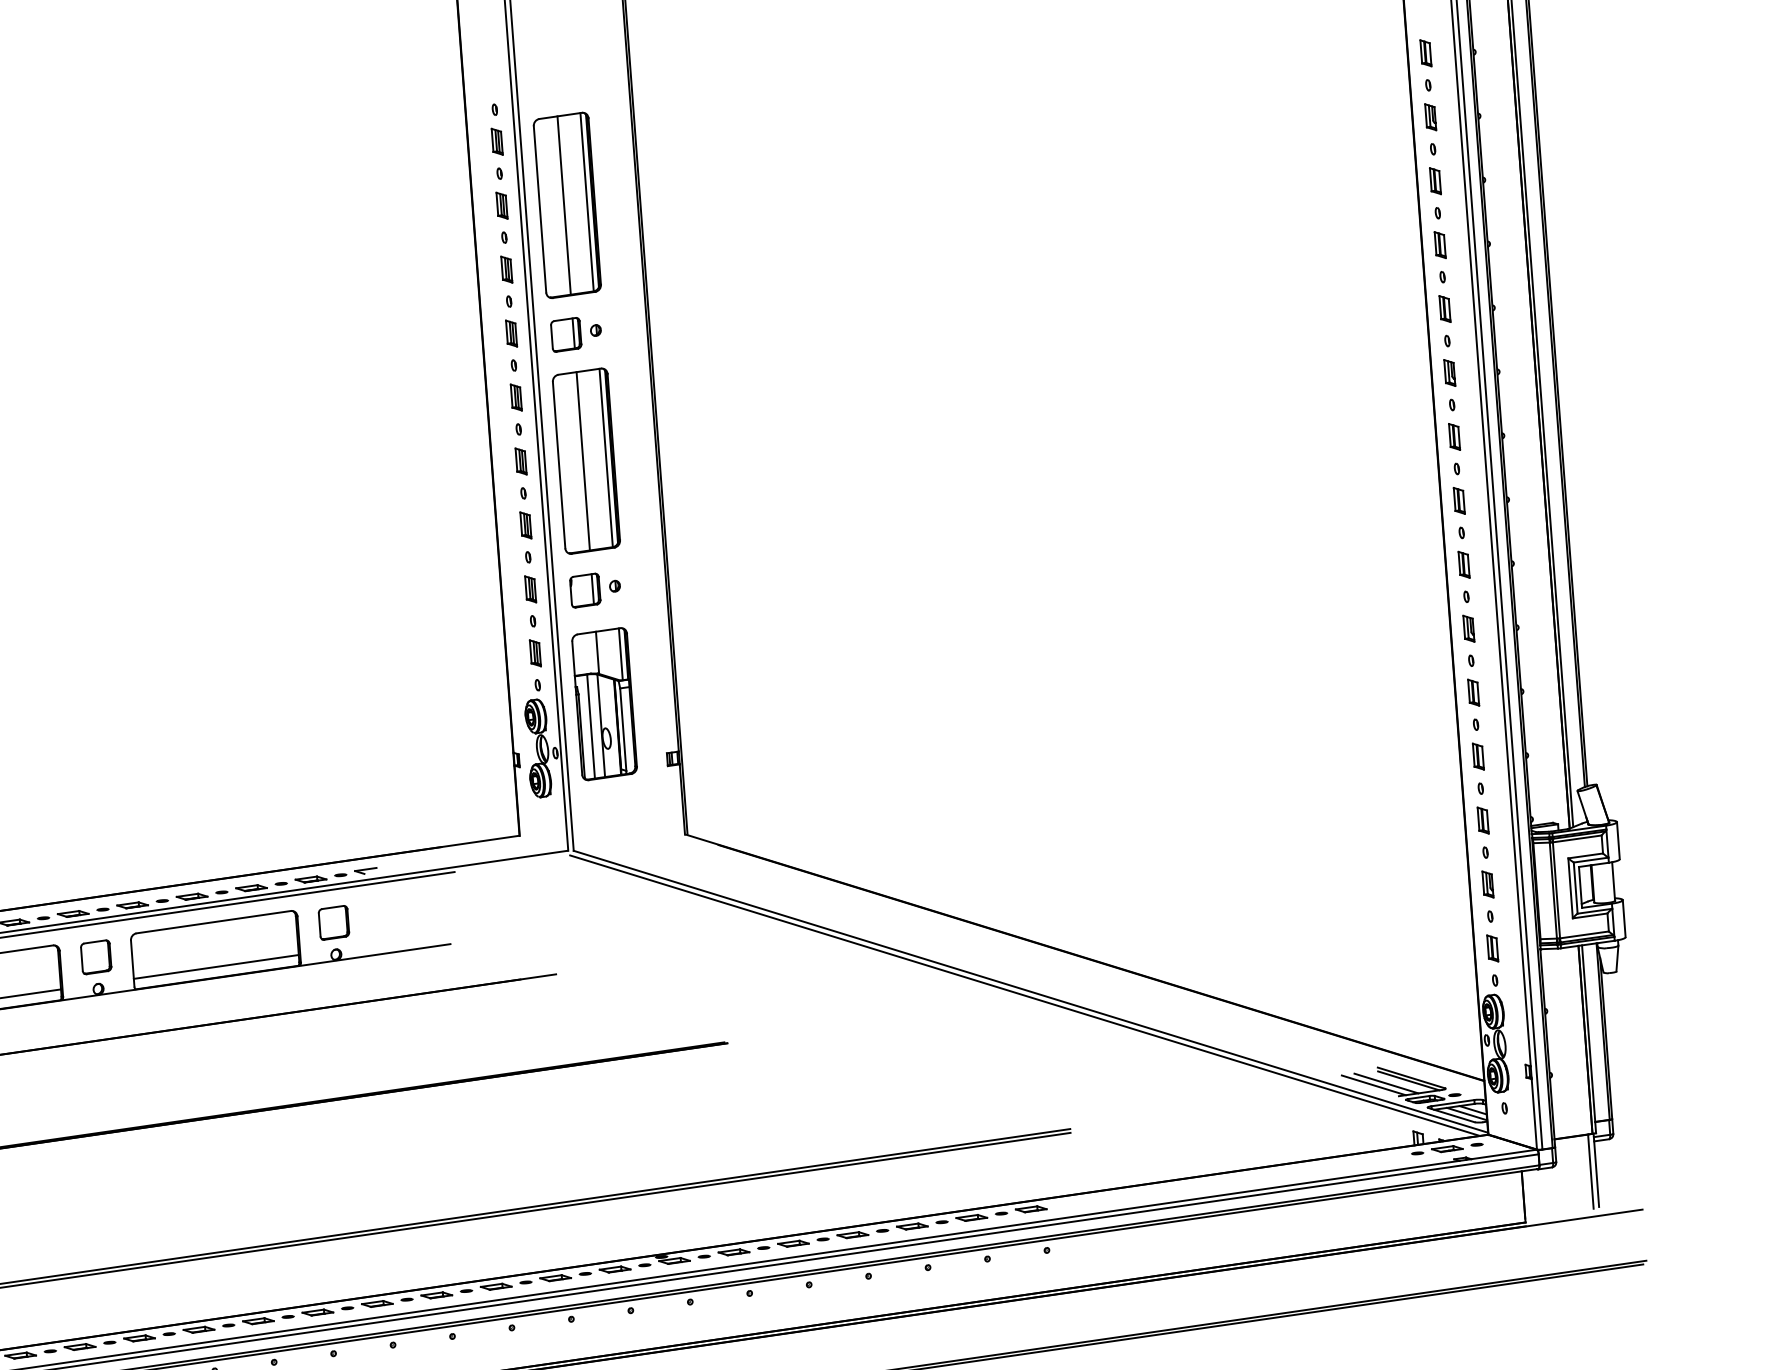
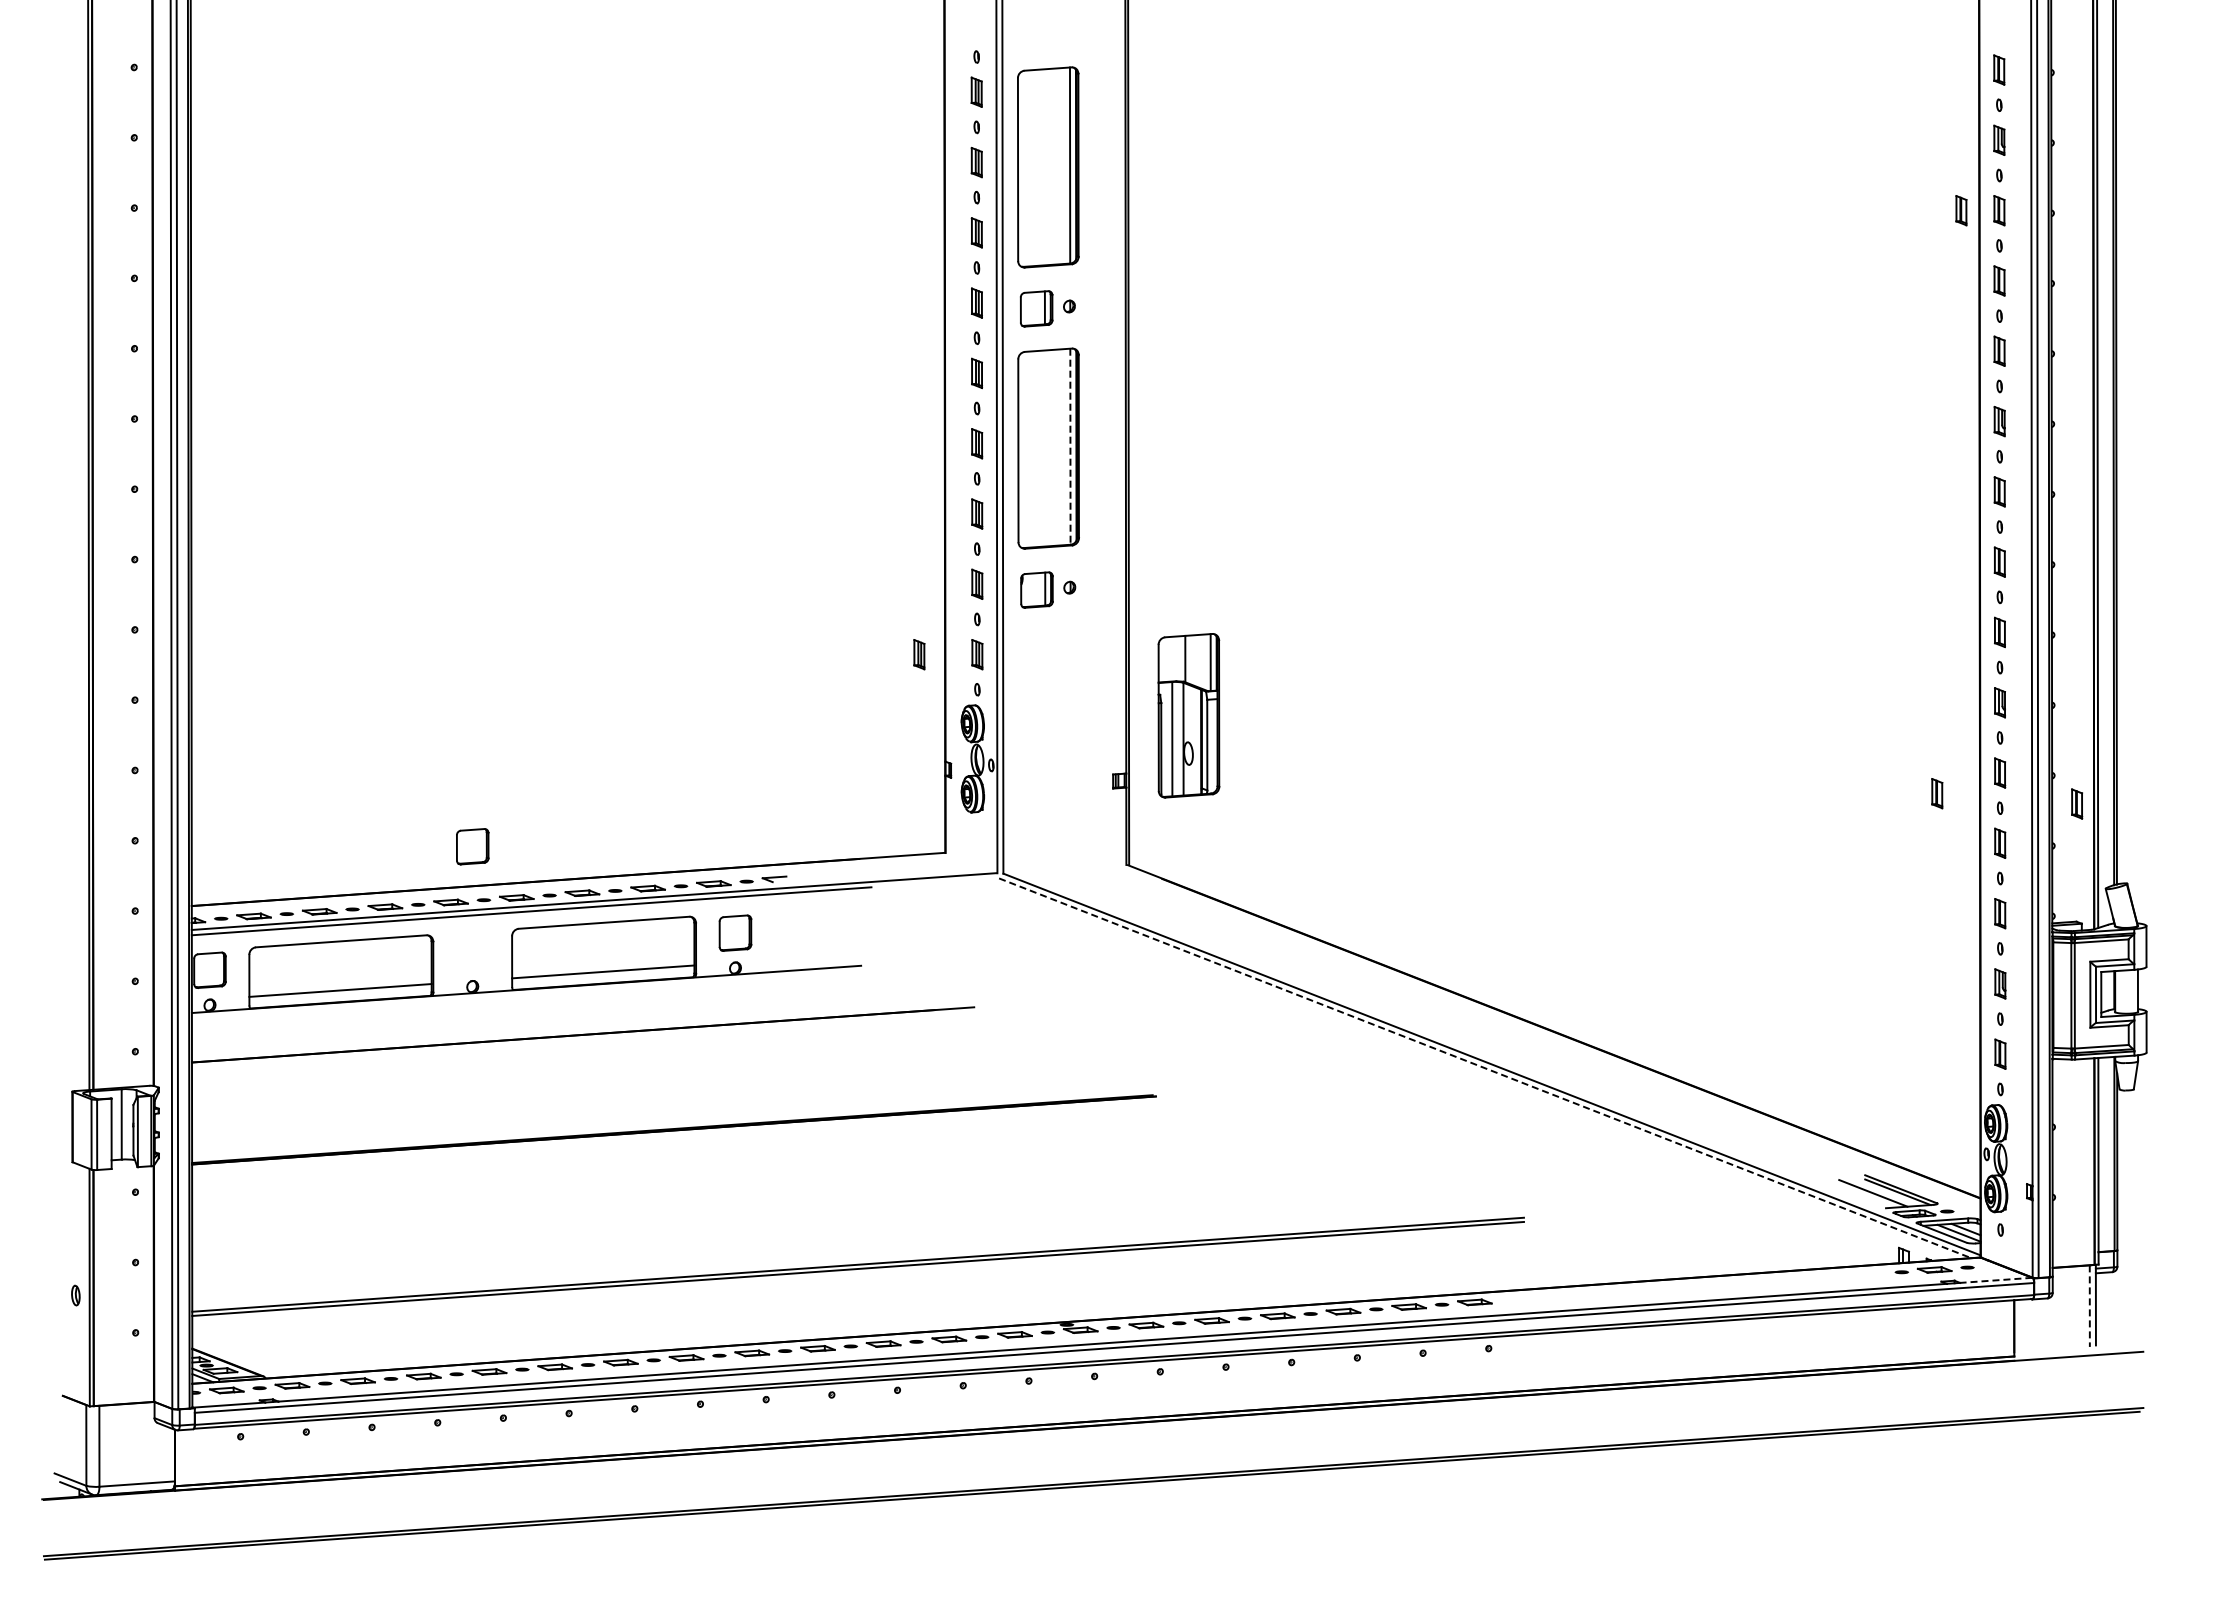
part: (1400, 183) -> (1961, 210), added
line: (563, 205) -> (1044, 167), removed
line: (606, 458) -> (1070, 447), solid -> dashed
line: (582, 461) -> (1044, 448), removed
part: (482, 657) -> (919, 654), added
part: (604, 703) -> (1188, 715), moved
part: (1418, 715) -> (1937, 793), added
part: (1546, 715) -> (2077, 803), added
part: (95, 957) -> (472, 846), moved
line: (1025, 995) -> (1485, 1068), solid -> dashed
line: (1373, 1085) -> (1859, 1194), removed
line: (1503, 1154) -> (1995, 1280), solid -> dashed
line: (1590, 1172) -> (2089, 1306), solid -> dashed

